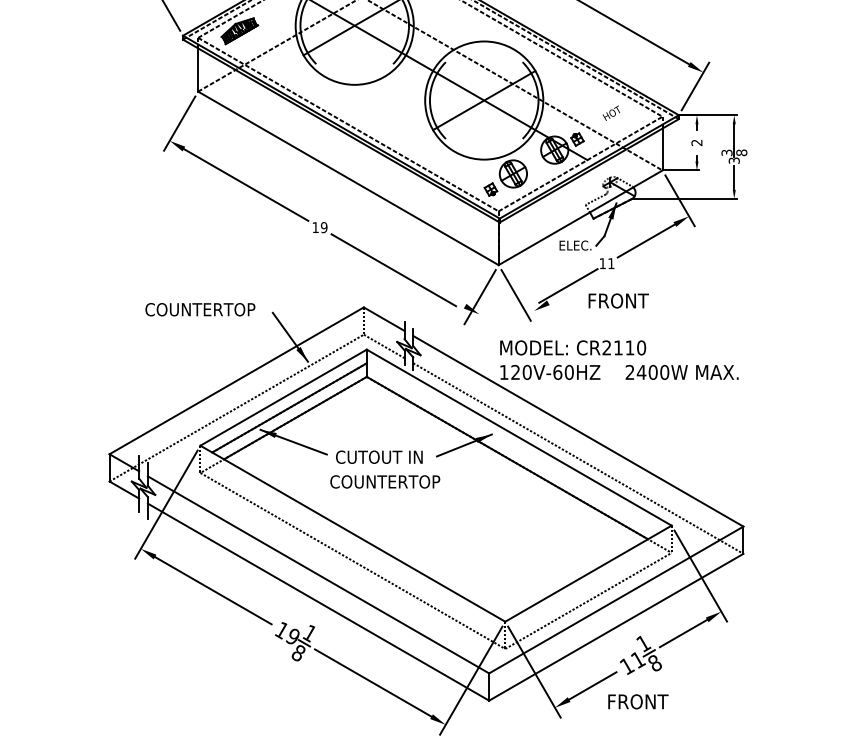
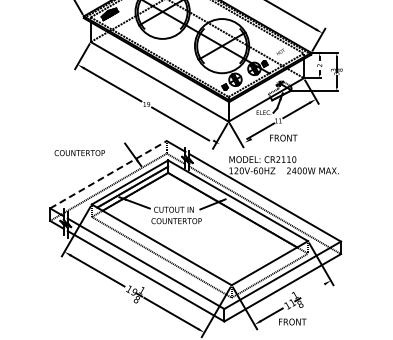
text: (199, 310) -> (79, 153), moved
line: (236, 380) -> (108, 174), solid -> dashed
line: (683, 633) -> (313, 290), removed

